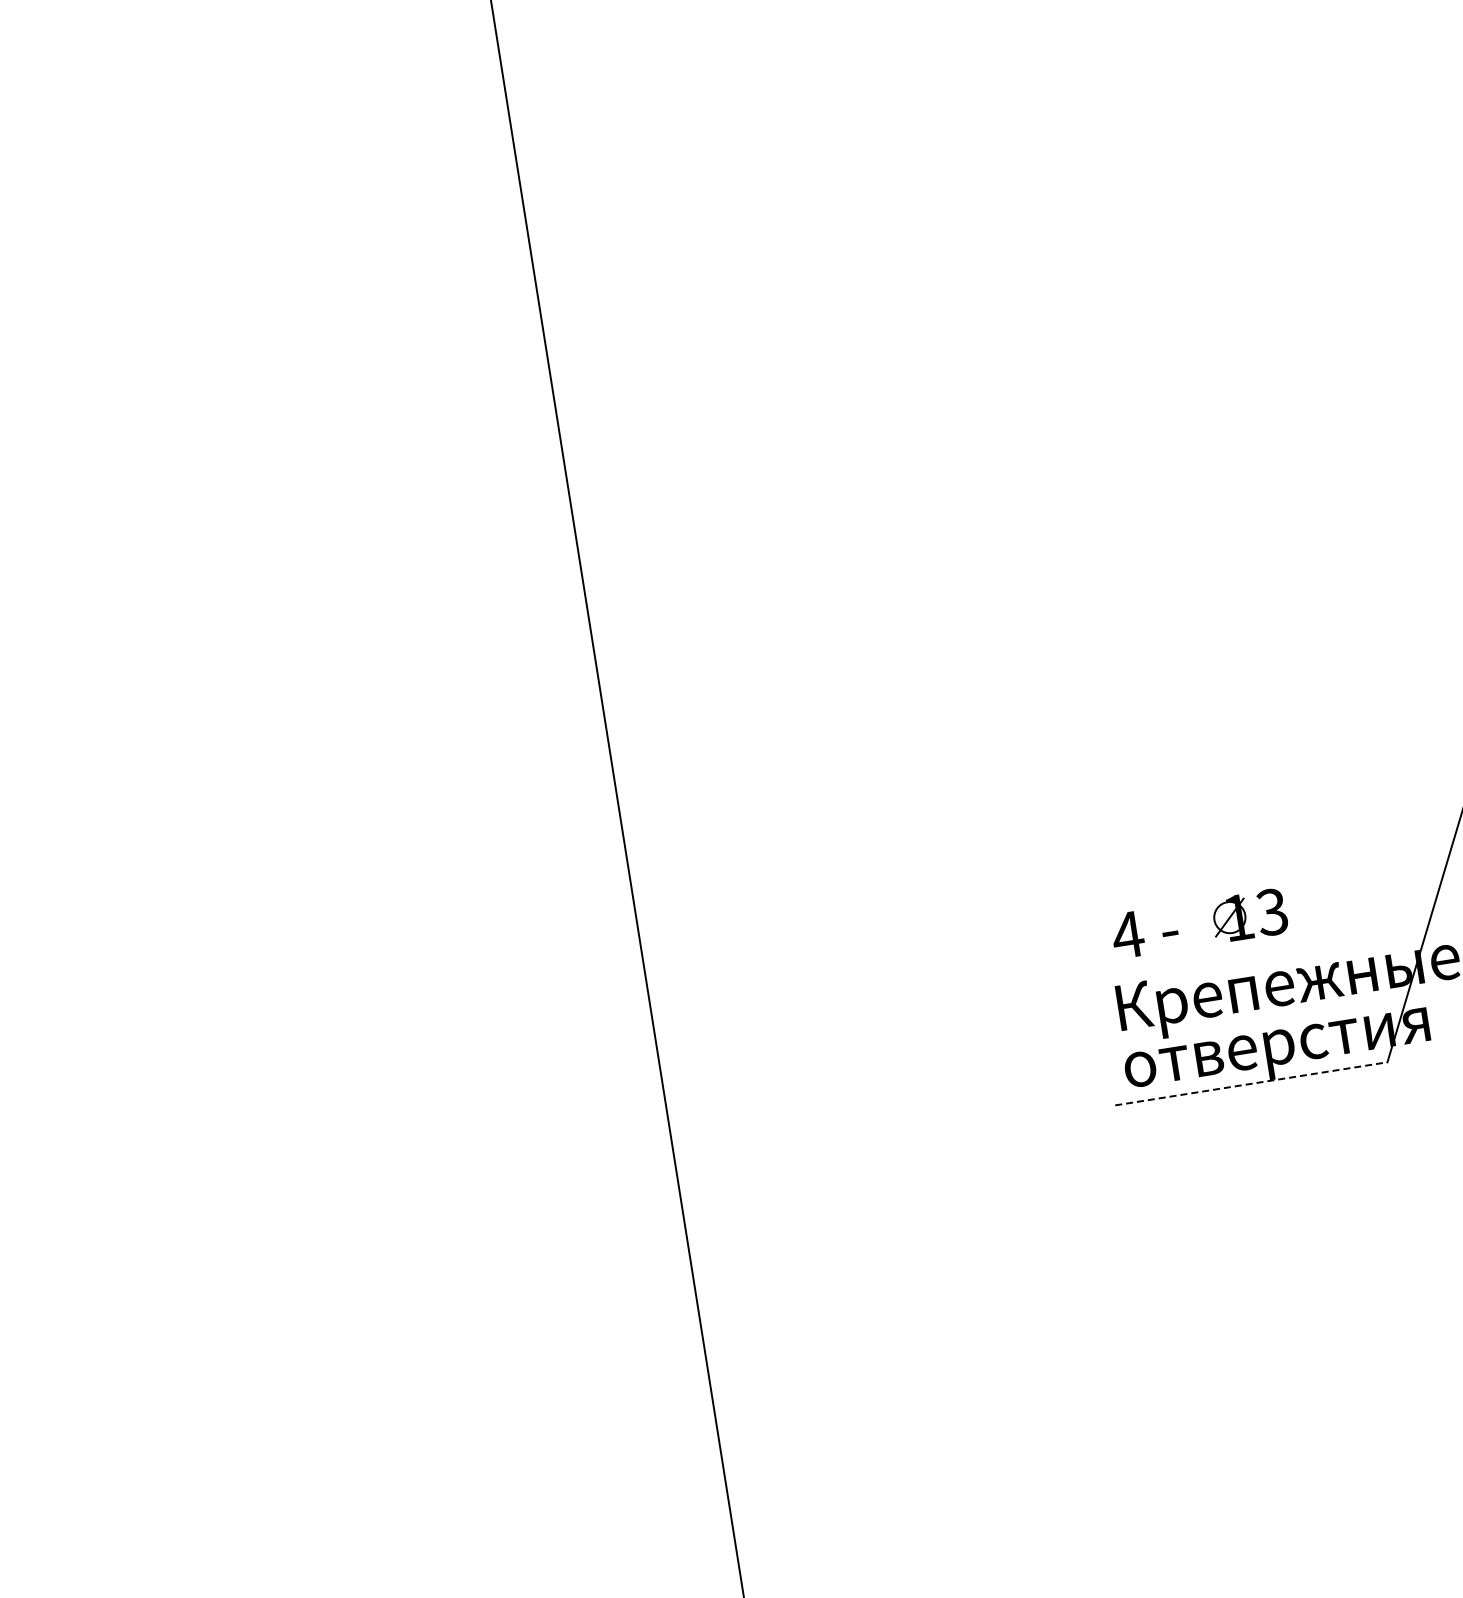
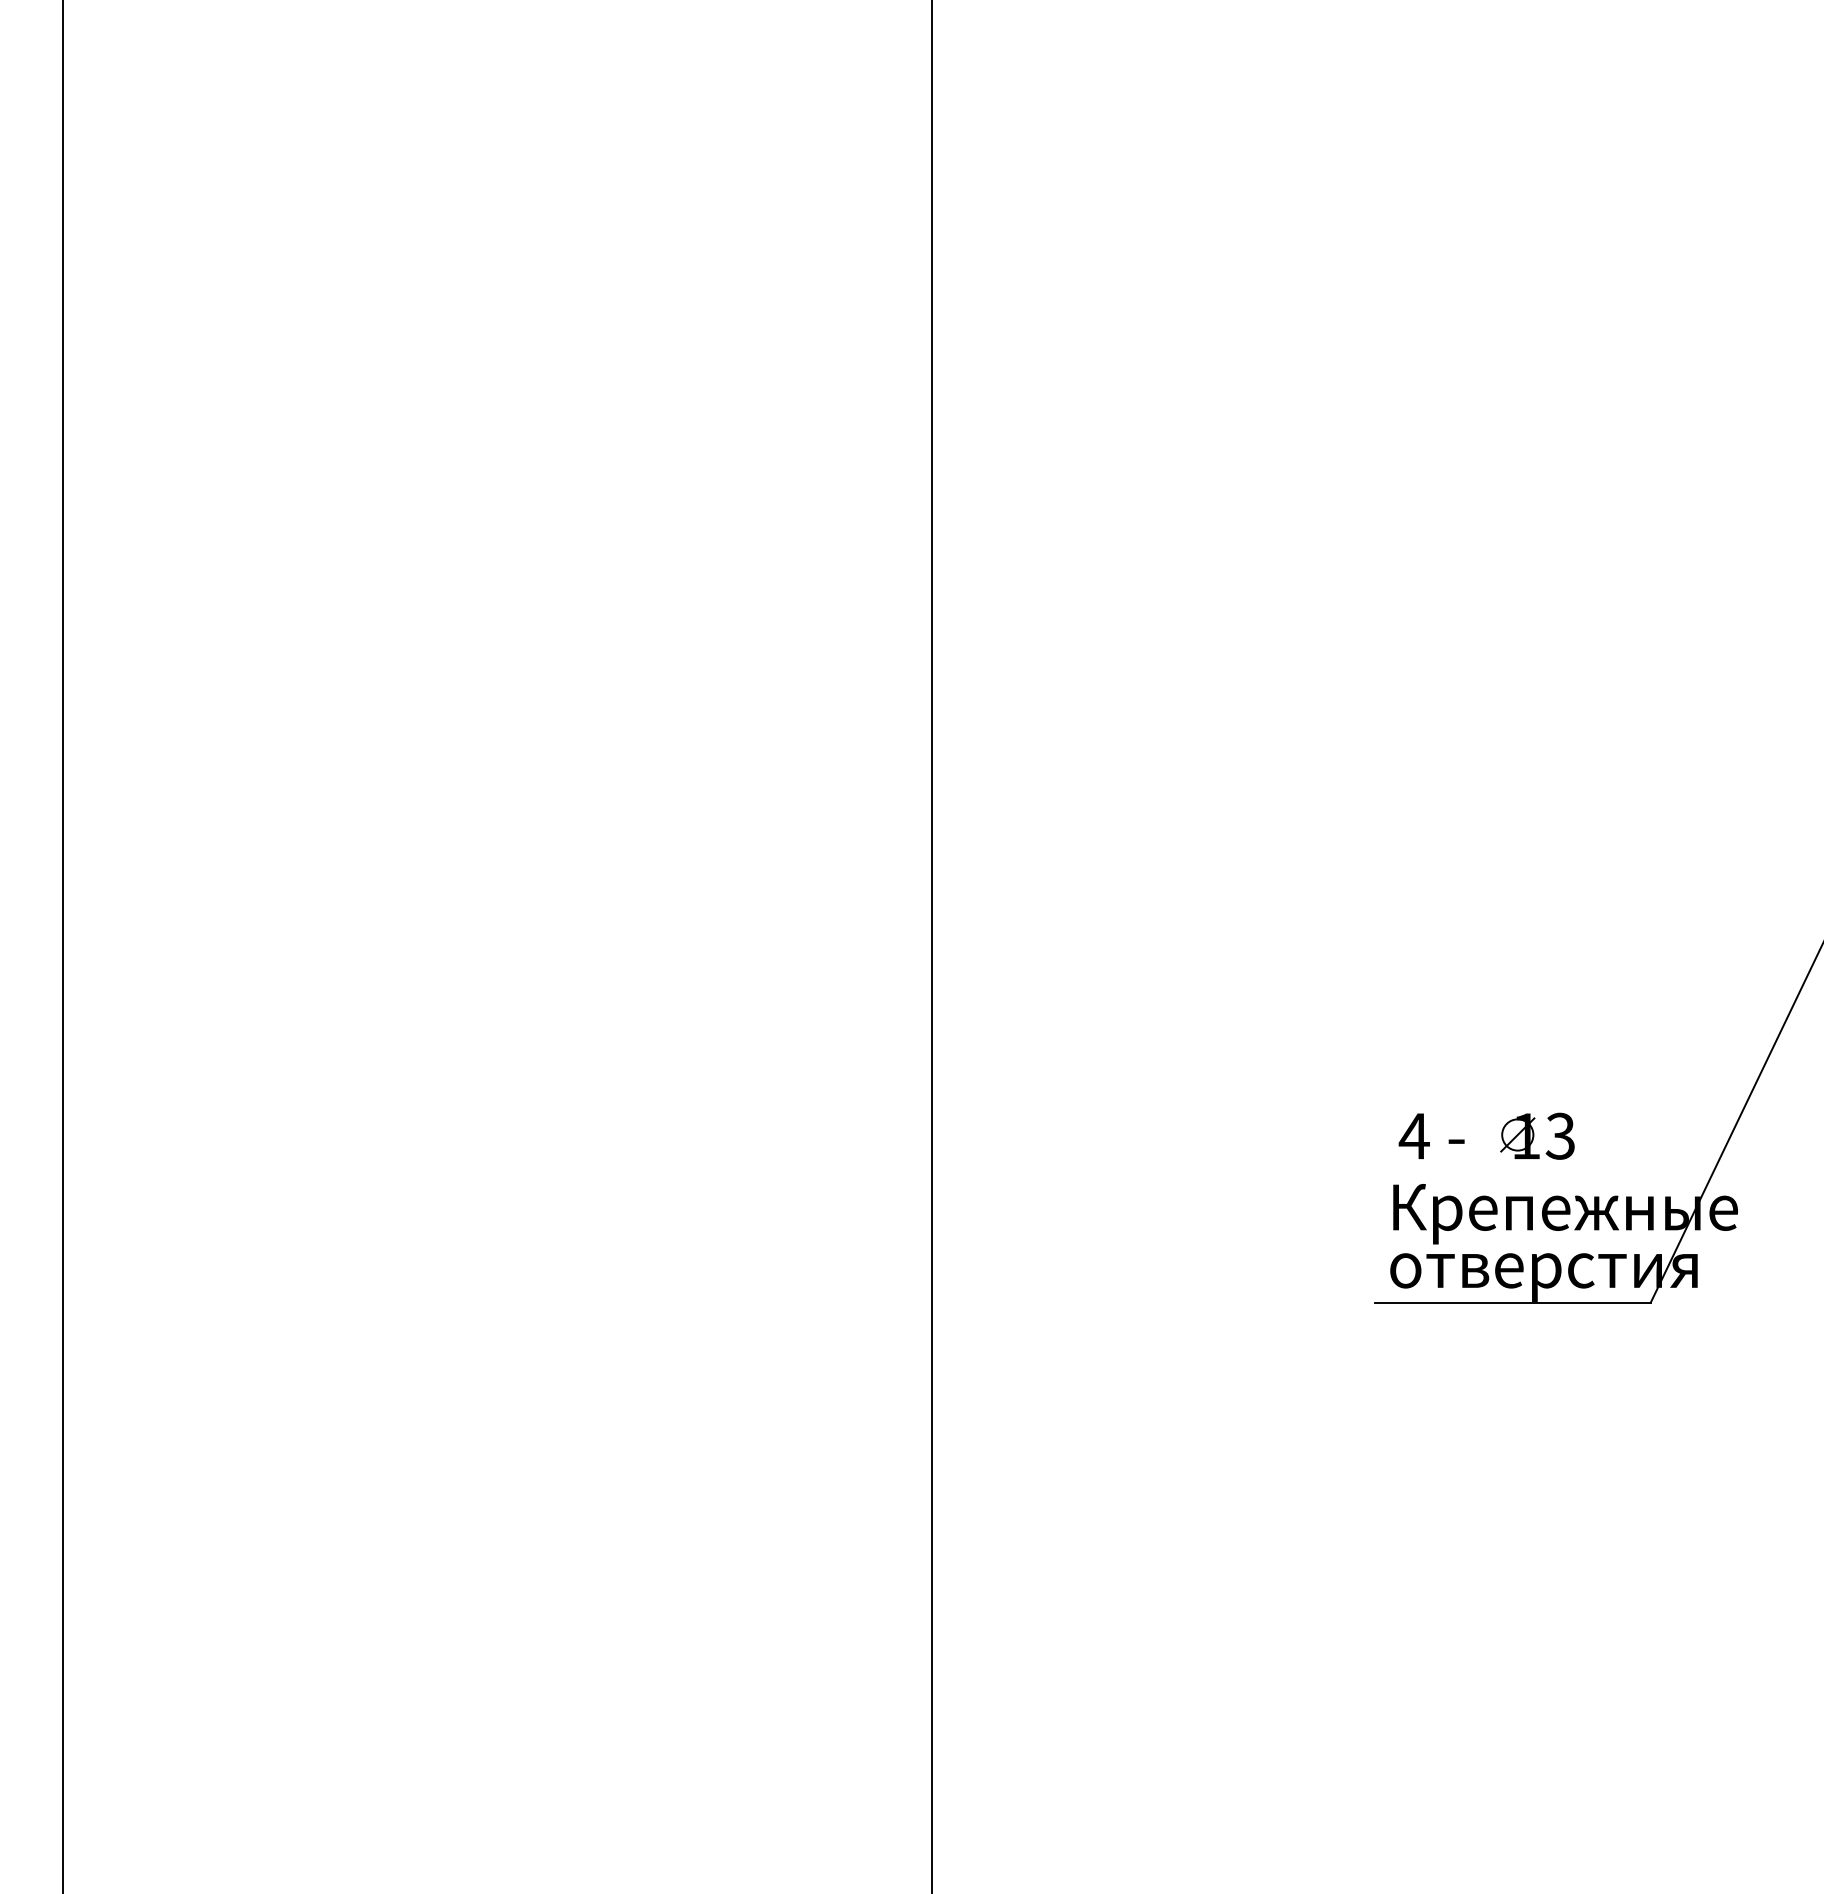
line: (1251, 1083) -> (1513, 1302), dashed -> solid

